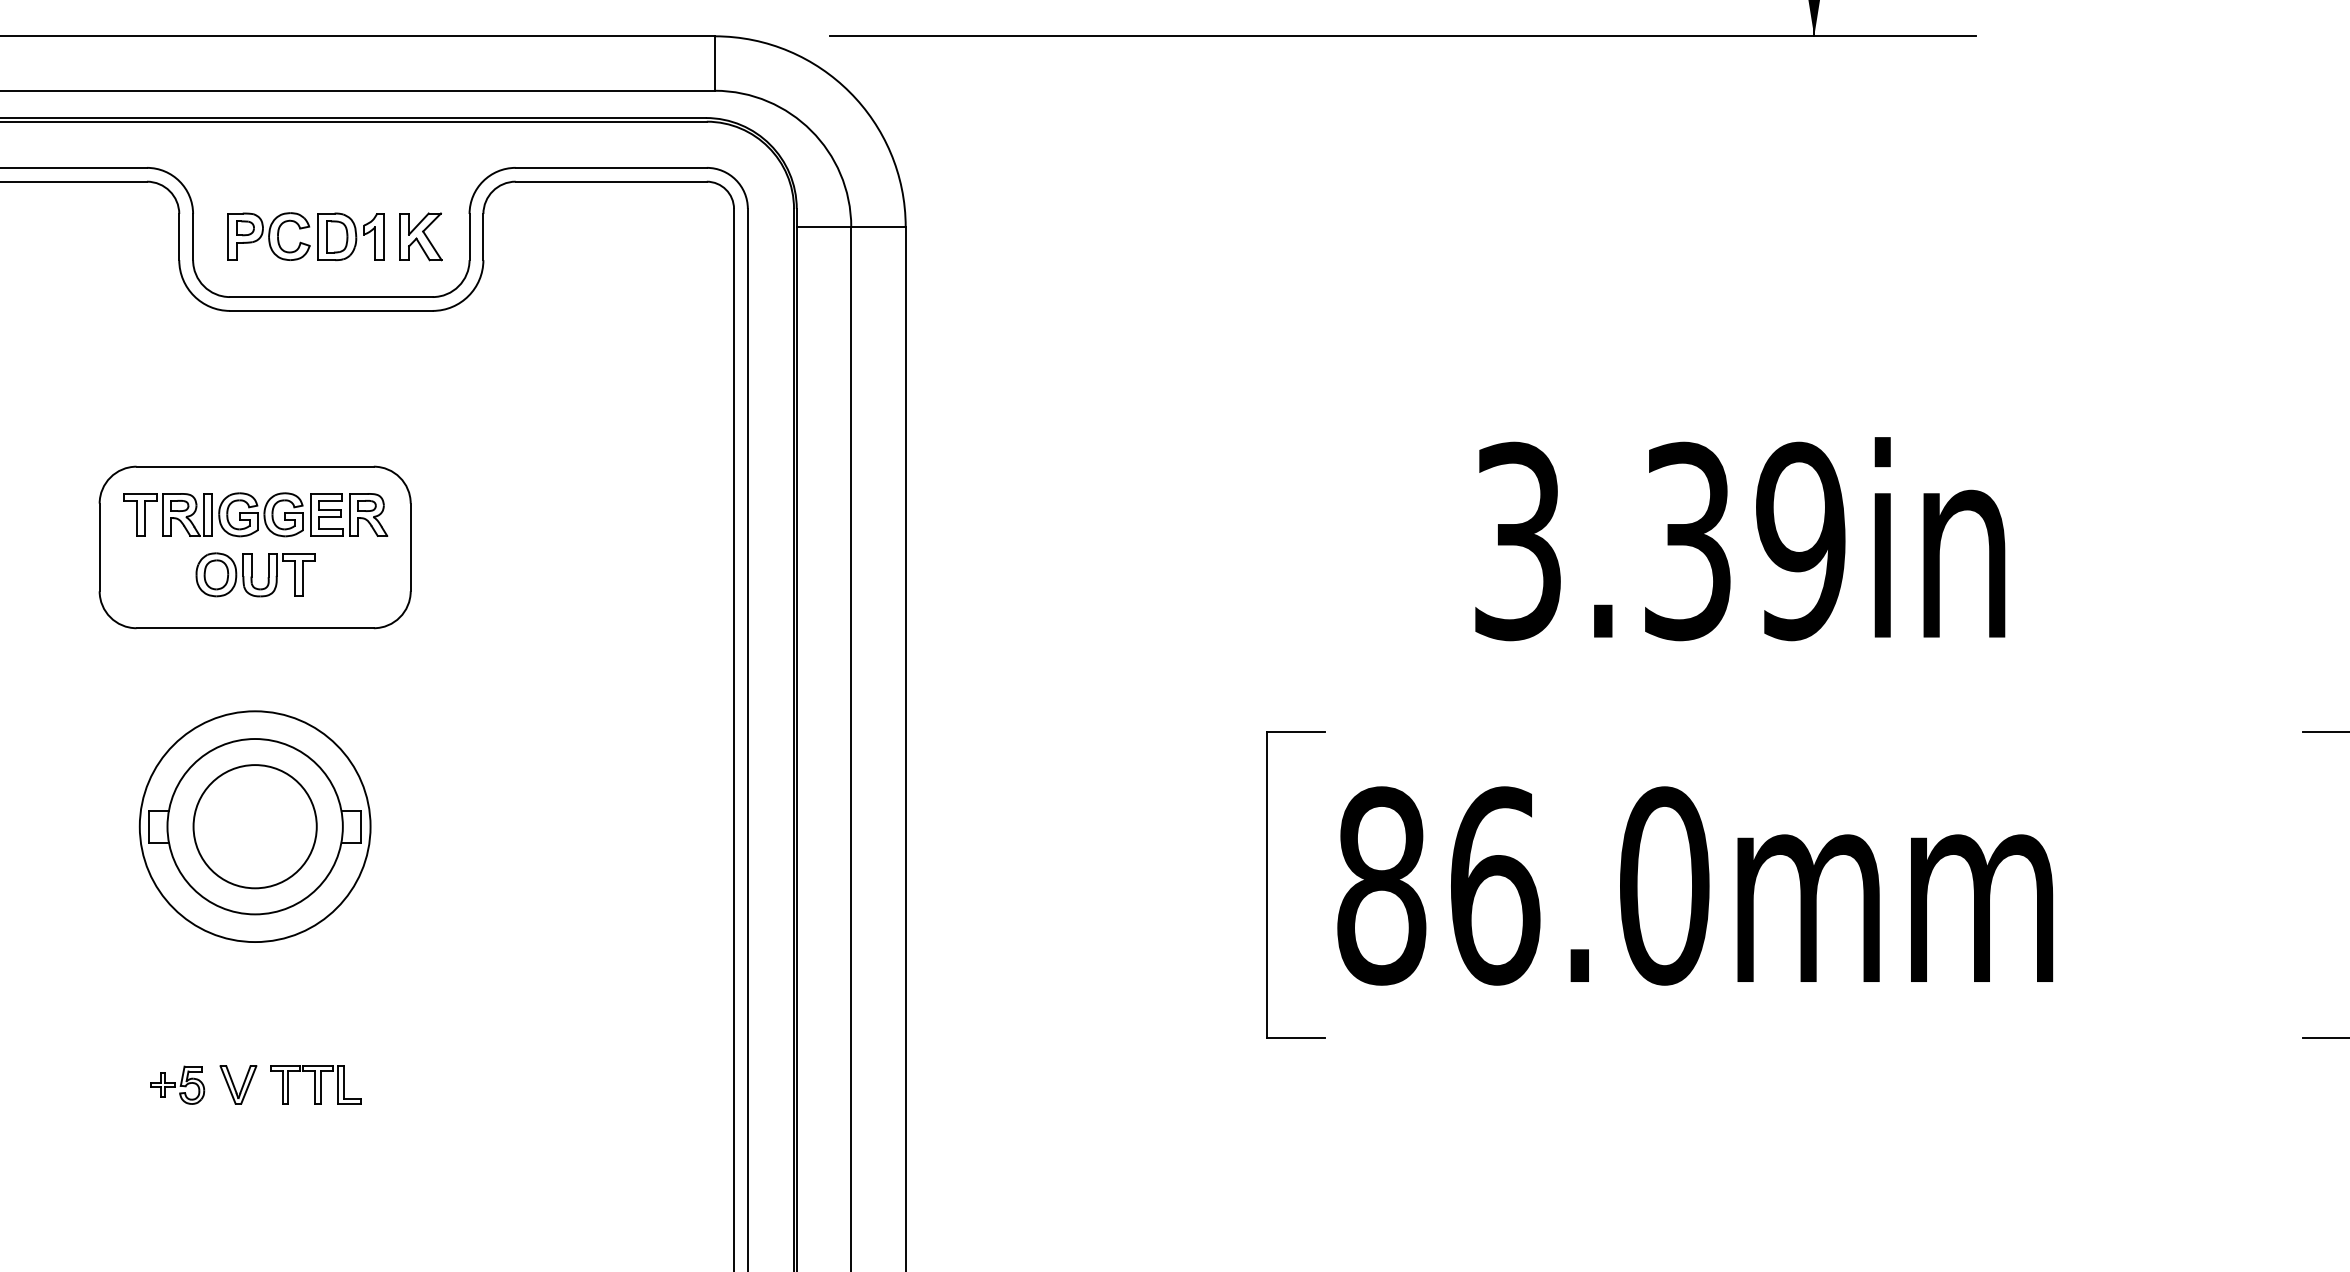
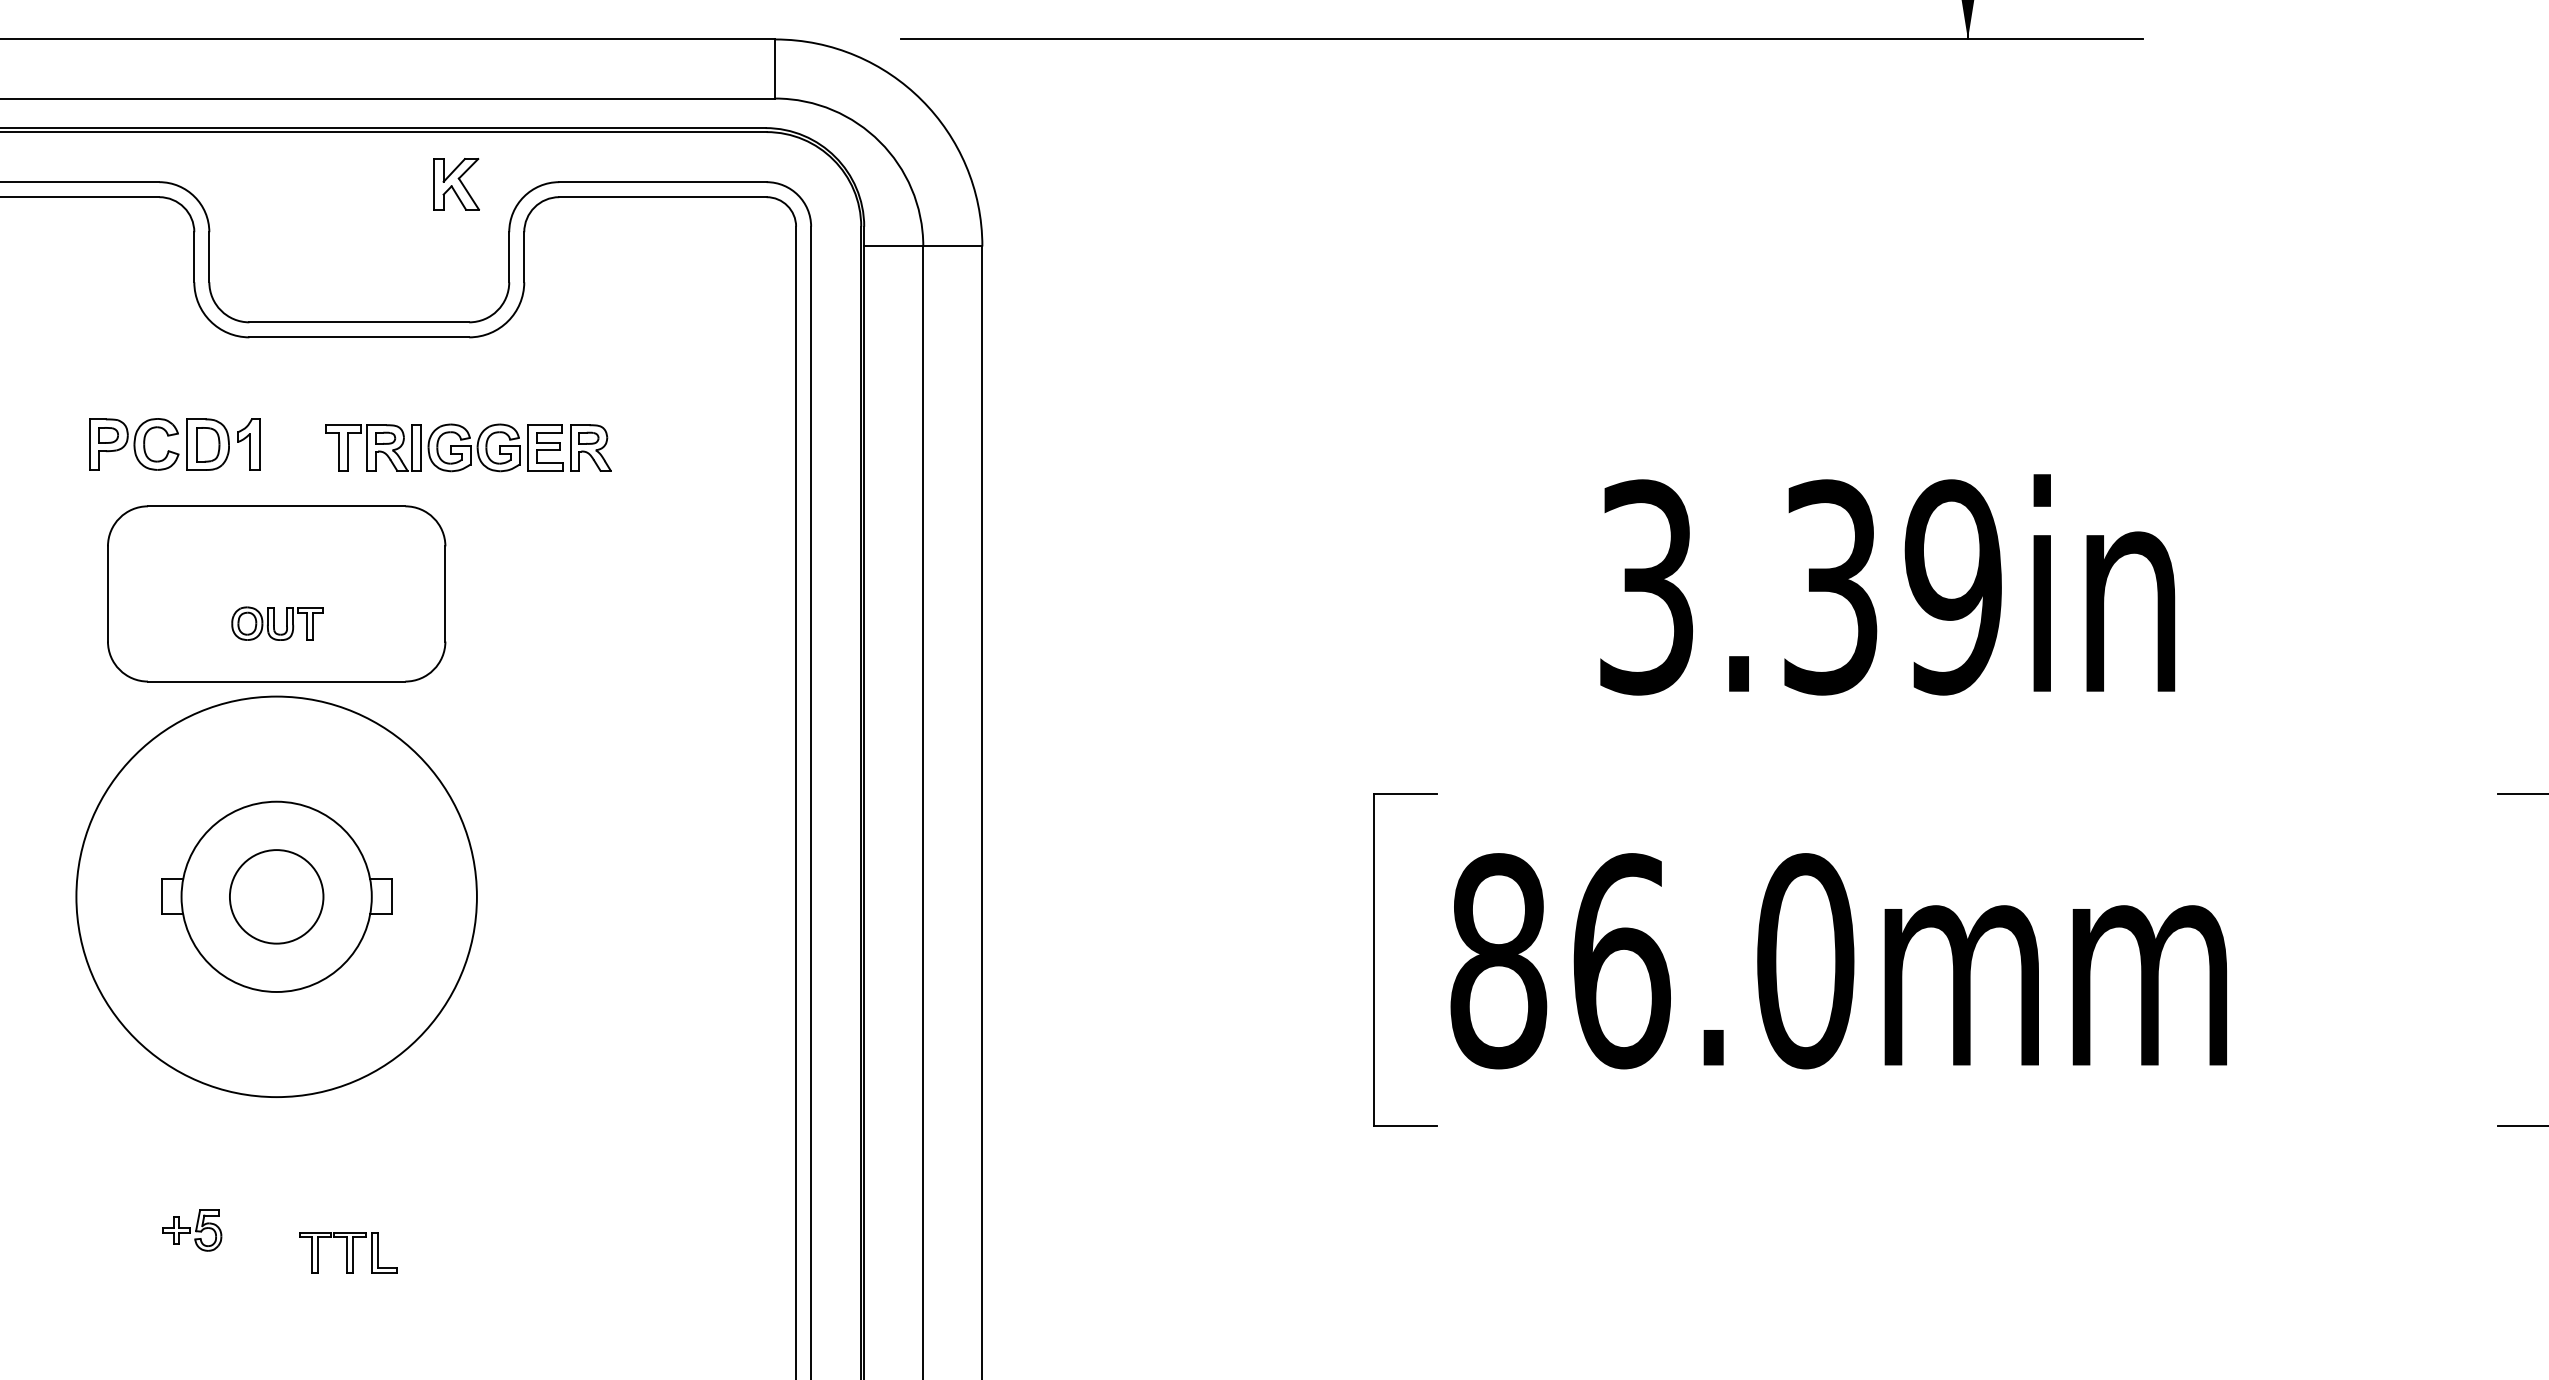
part: (420, 236) -> (456, 183), moved
part: (303, 242) -> (171, 450), moved
part: (255, 514) -> (467, 447), moved
part: (255, 574) -> (277, 623), size x0.7
circle: (254, 826) -> (275, 896), size x0.7
circle: (254, 826) -> (275, 896), size x1.6
part: (177, 1084) -> (192, 1229), moved
part: (238, 1084) -> (258, 1176), removed
part: (315, 1084) -> (347, 1252), moved

